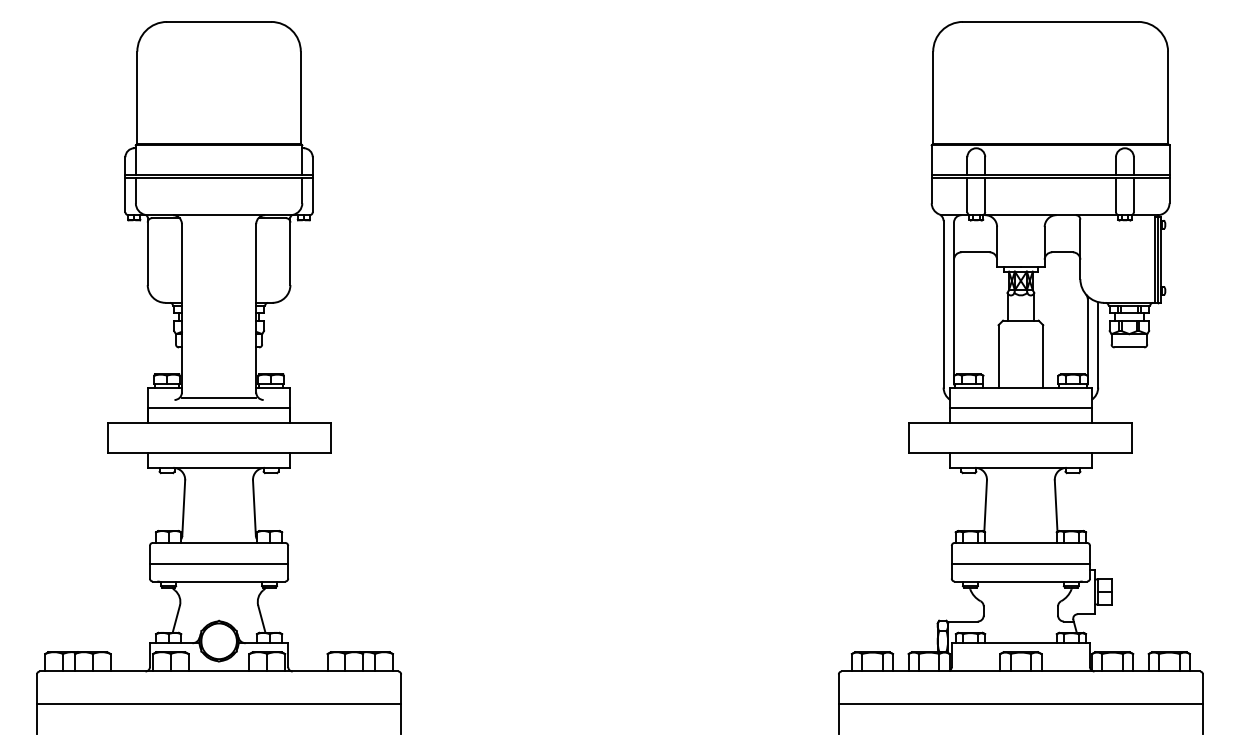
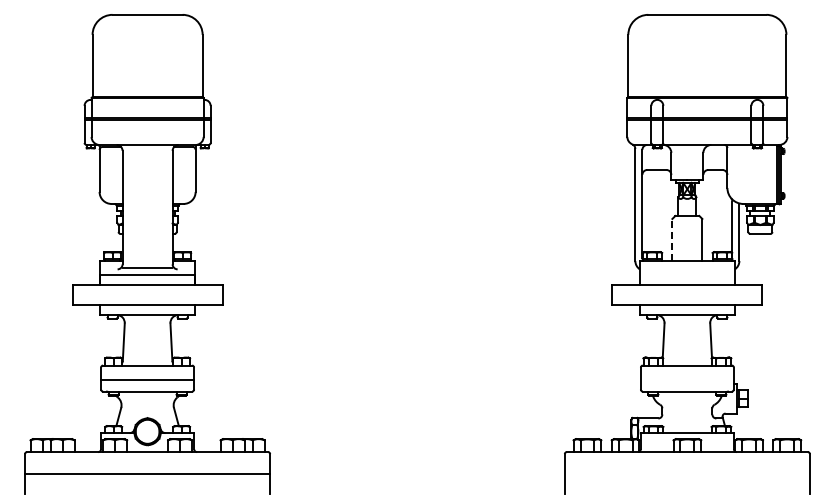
line: (998, 355) -> (672, 239), solid -> dashed
line: (1019, 409) -> (686, 275), removed
line: (1019, 563) -> (686, 379), removed
line: (1019, 704) -> (686, 474), removed

